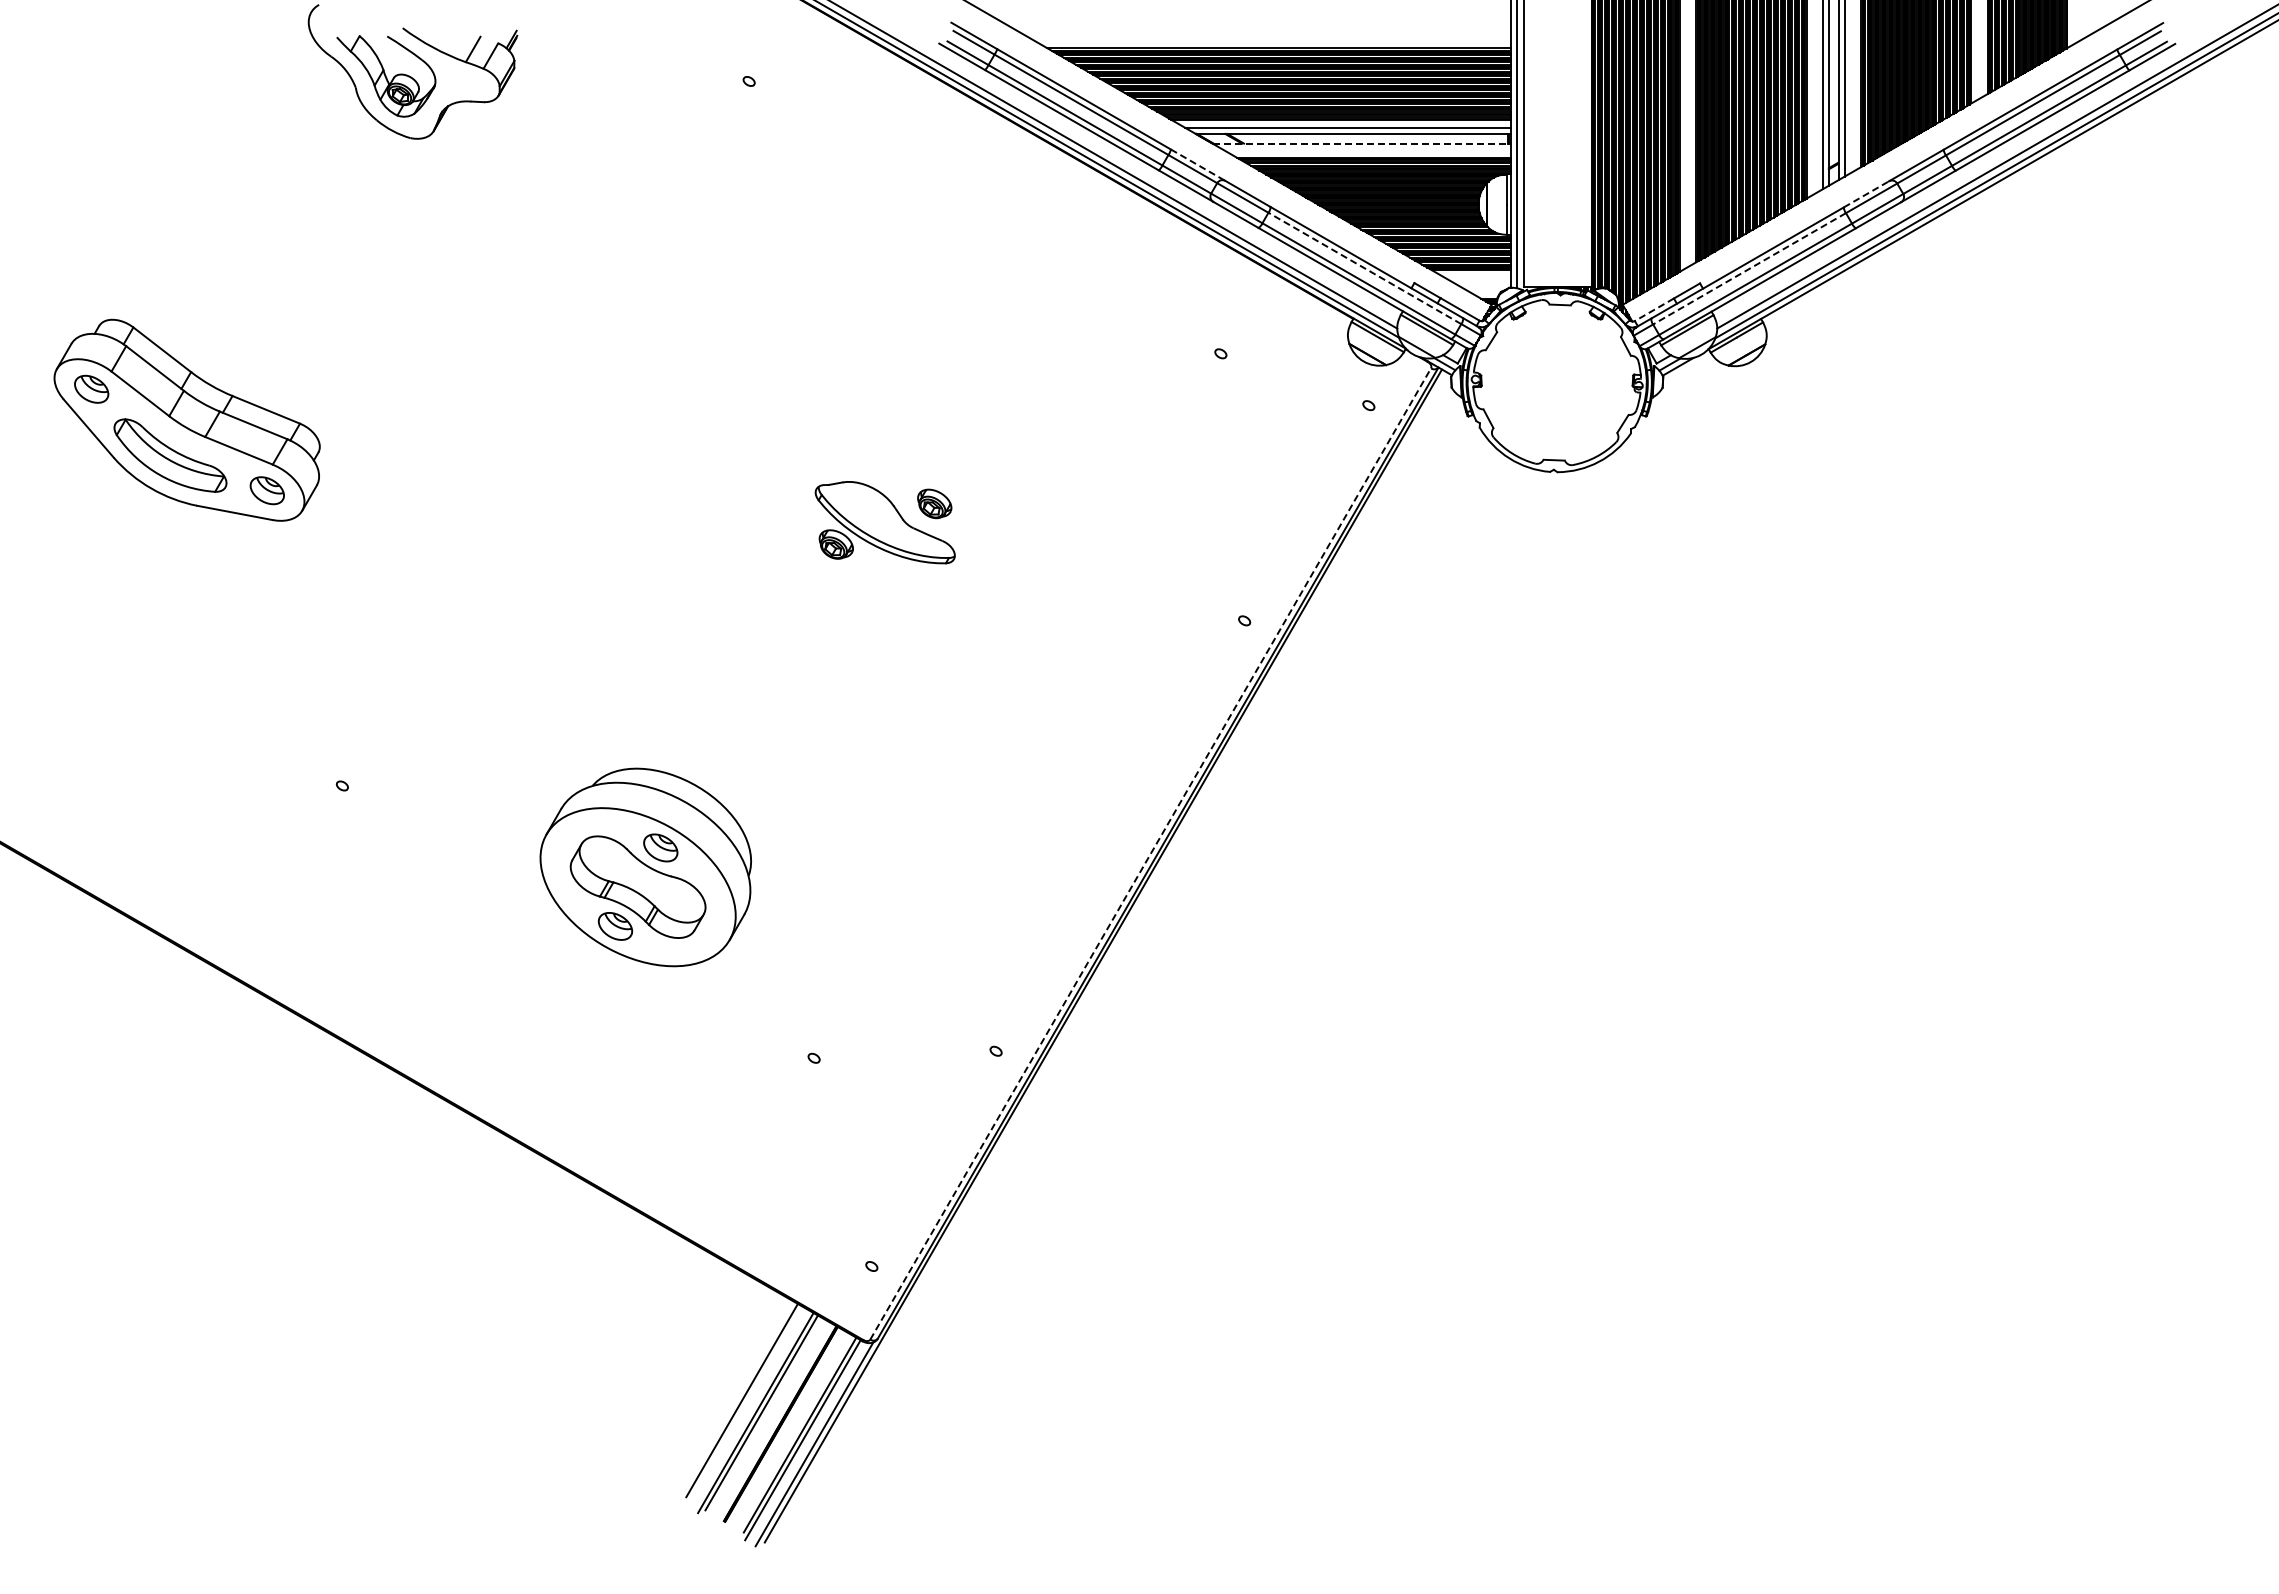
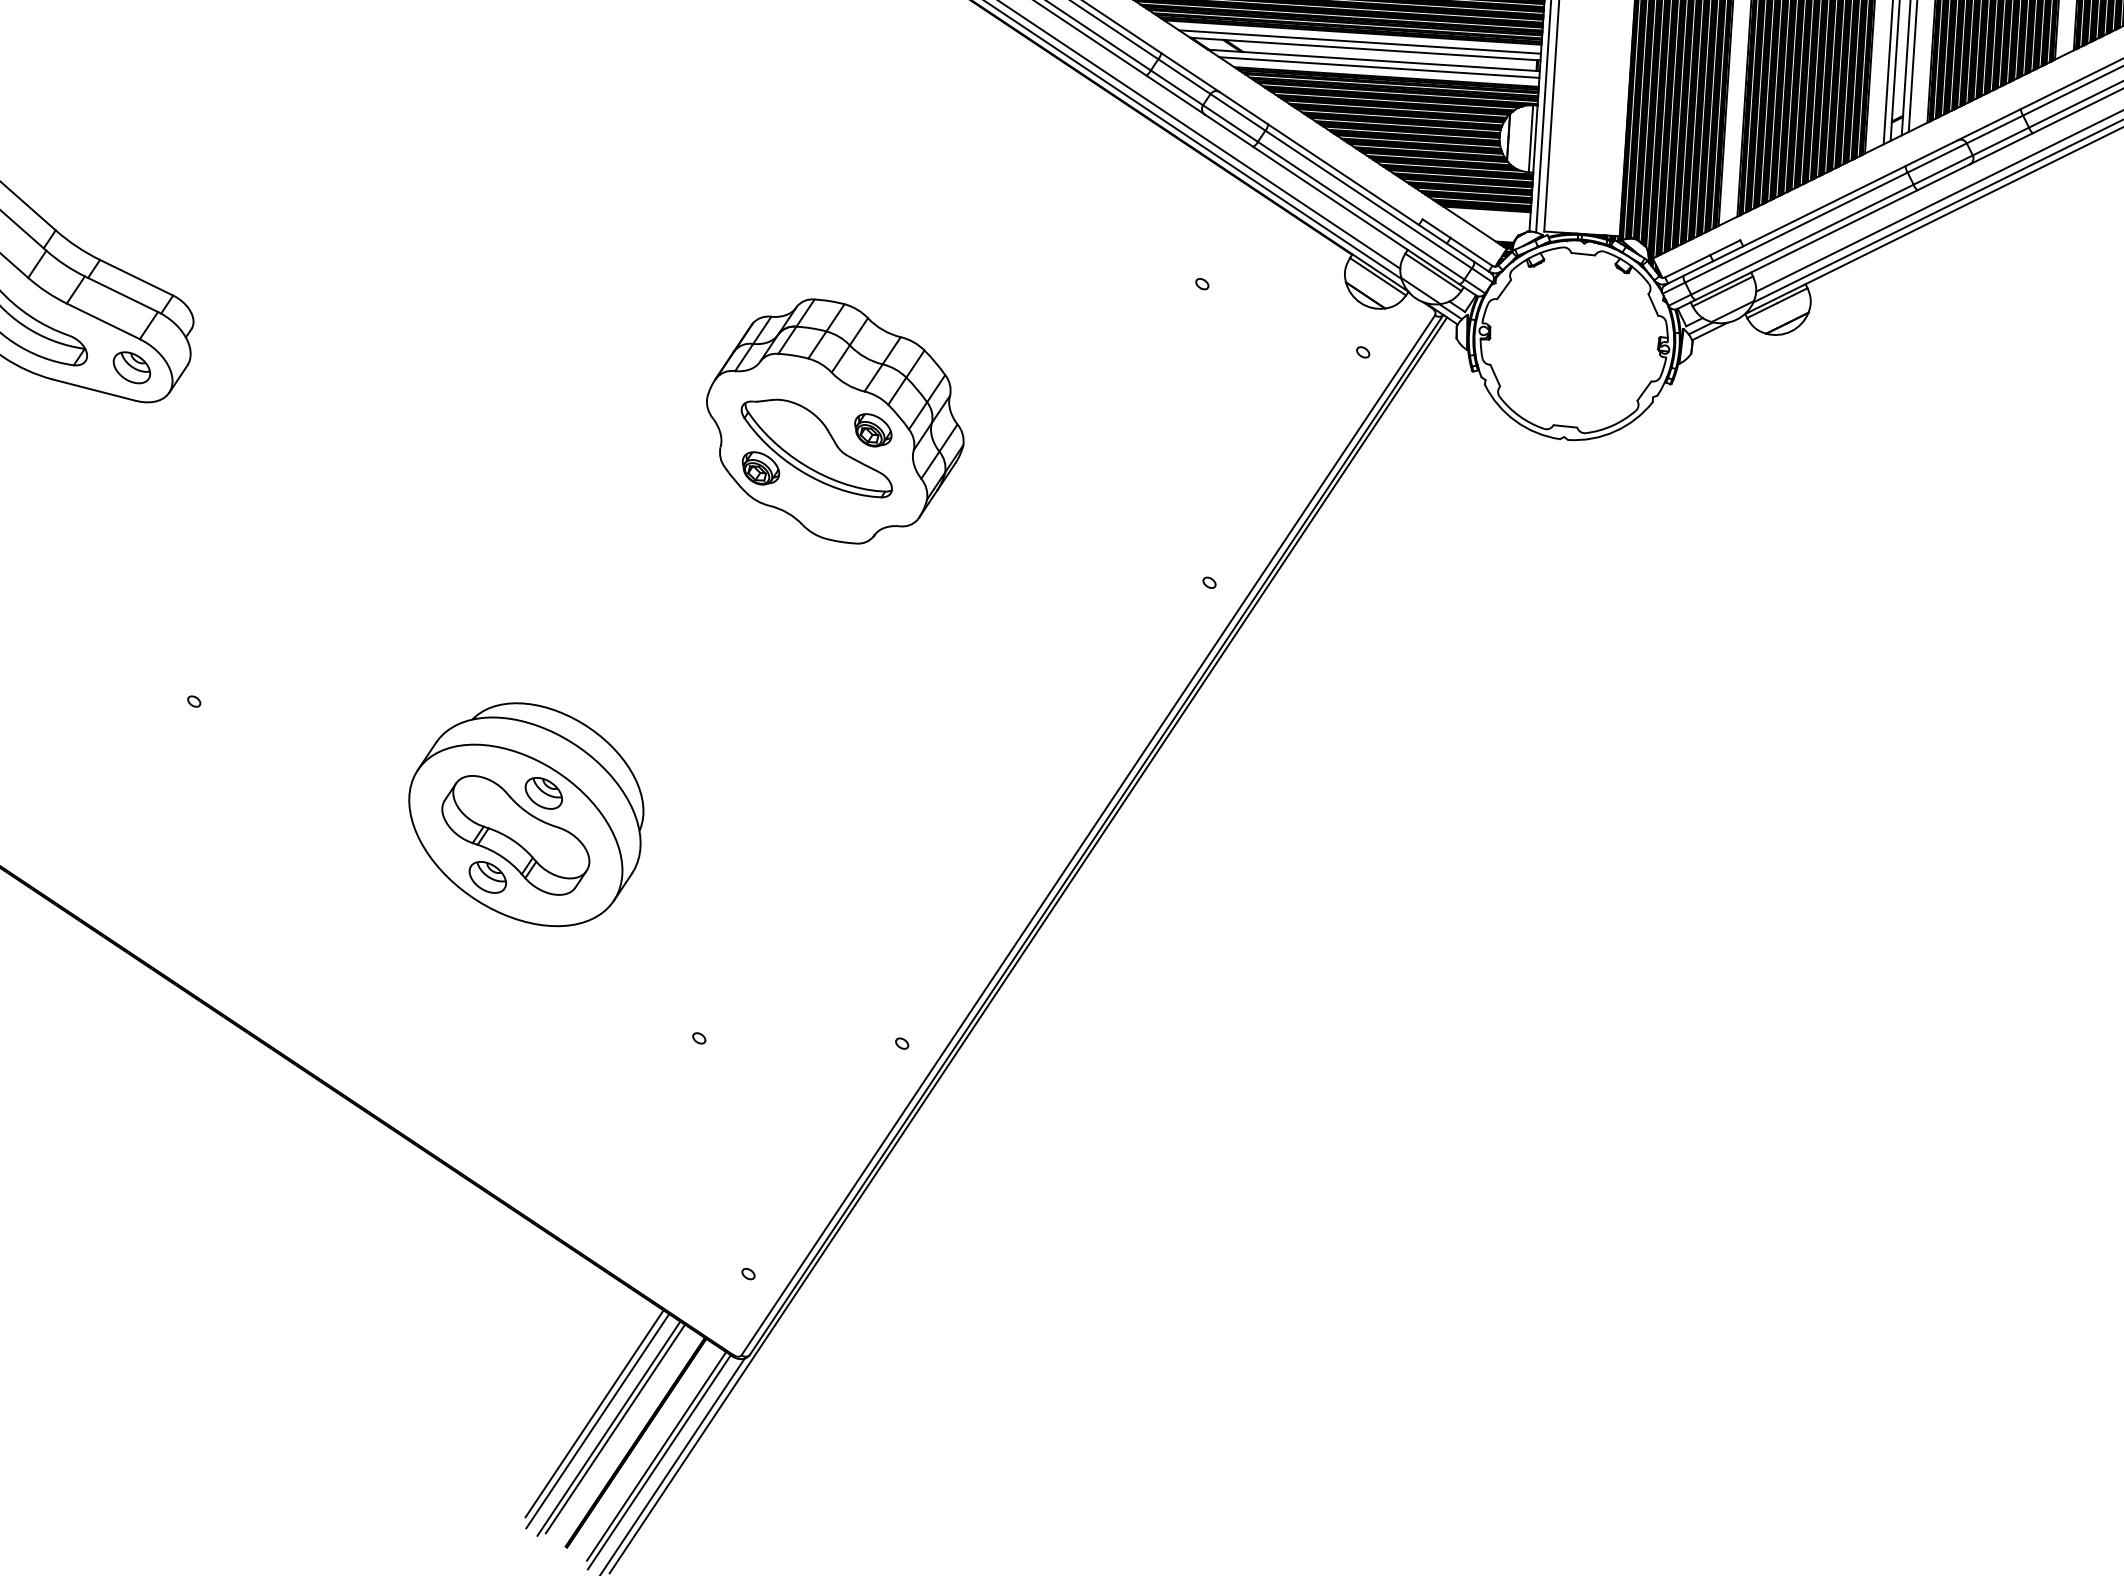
line: (1362, 143) -> (1374, 60), dashed -> solid
line: (1366, 149) -> (1378, 67), added
line: (1198, 165) -> (1190, 73), dashed -> solid
line: (1866, 194) -> (1931, 153), dashed -> solid
line: (1364, 268) -> (1368, 199), dashed -> solid
line: (1749, 269) -> (1796, 228), dashed -> solid
line: (1654, 309) -> (1687, 266), dashed -> solid
part: (900, 497) -> (835, 420), added
line: (1150, 853) -> (1088, 834), dashed -> solid
line: (745, 1406) -> (597, 1420), added

